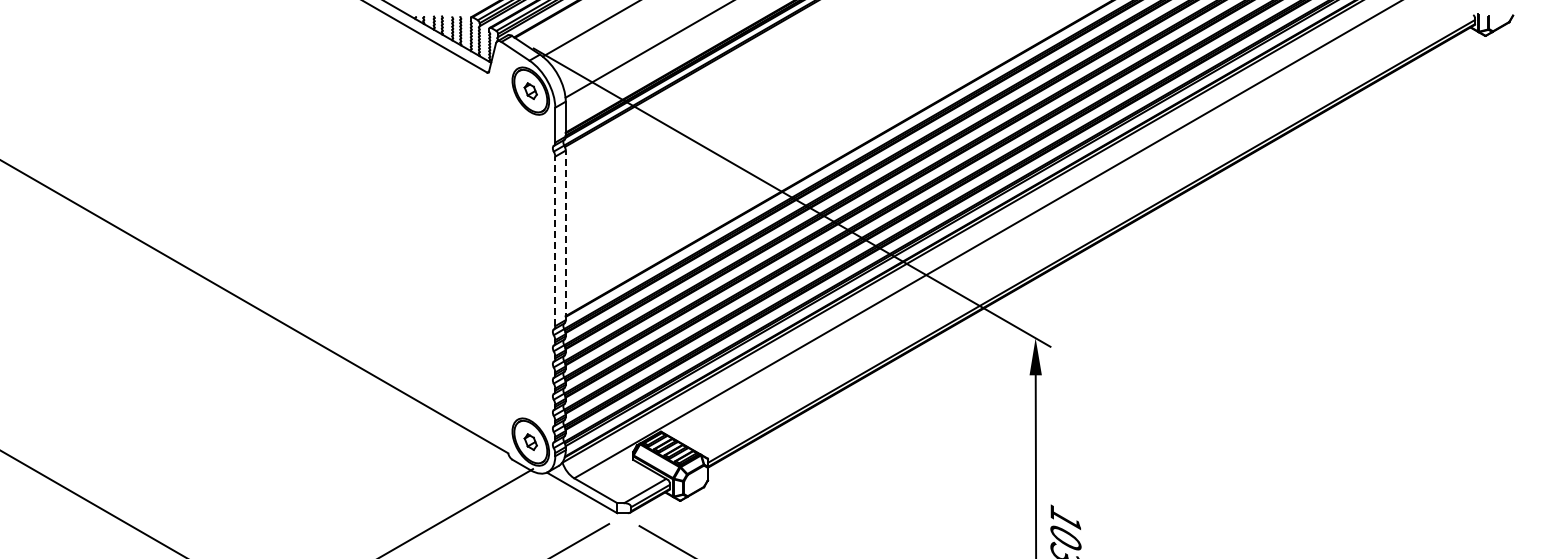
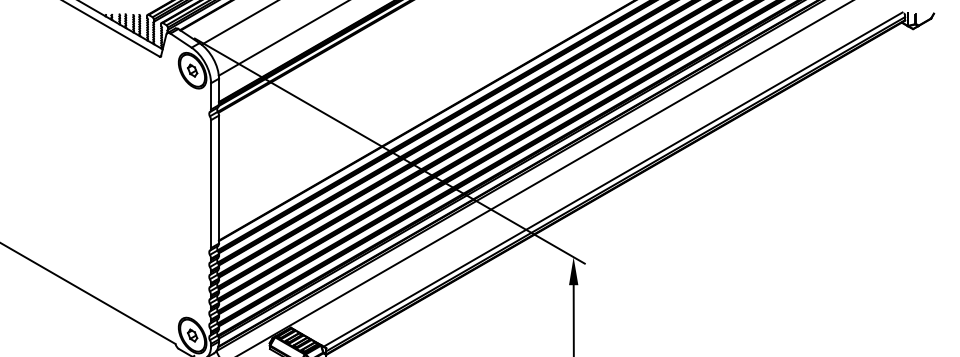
line: (565, 235) -> (218, 179), dashed -> solid
line: (1087, 235) -> (612, 179), added
line: (555, 241) -> (211, 184), dashed -> solid

